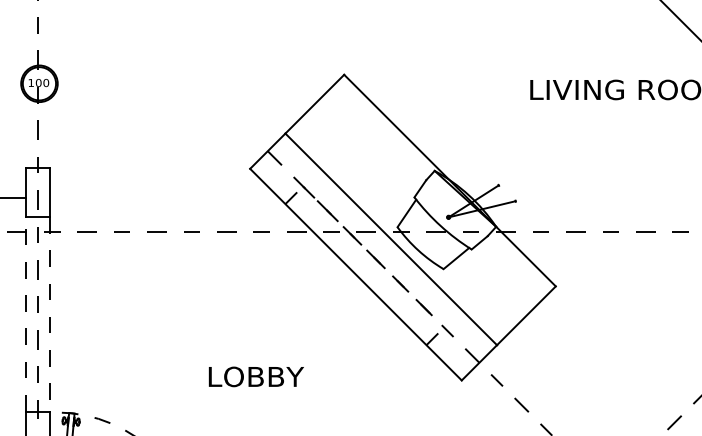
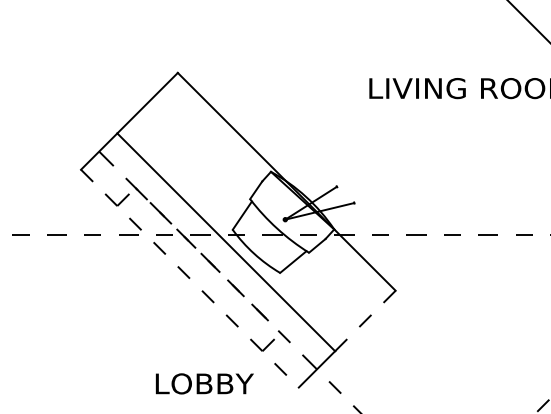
line: (355, 274) -> (189, 278), solid -> dashed
line: (526, 315) -> (365, 320), solid -> dashed
text: (255, 376) -> (203, 383), moved

